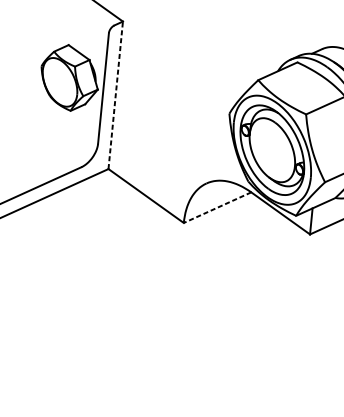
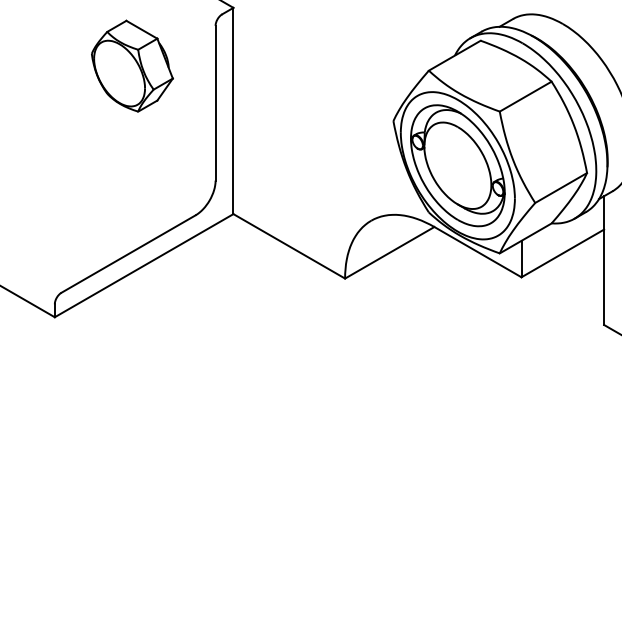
part: (69, 77) -> (132, 65), moved
line: (115, 94) -> (233, 110), dashed -> solid
line: (217, 207) -> (389, 252), dashed -> solid

